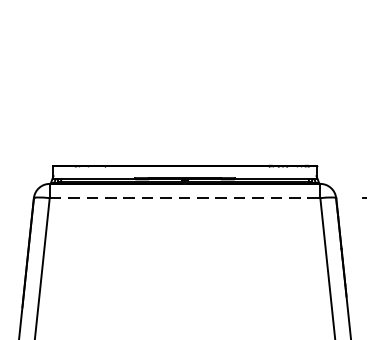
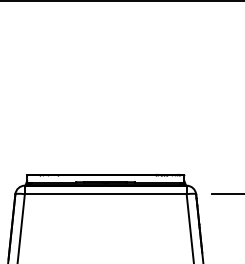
line: (184, 198) -> (105, 194), dashed -> solid

